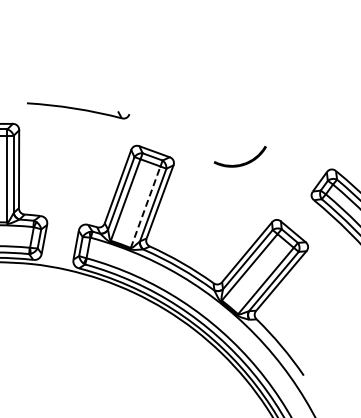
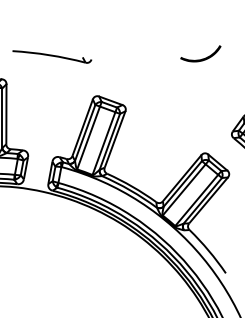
part: (78, 110) -> (52, 56), moved
part: (241, 163) -> (201, 58), moved
line: (145, 206) -> (103, 143), dashed -> solid

